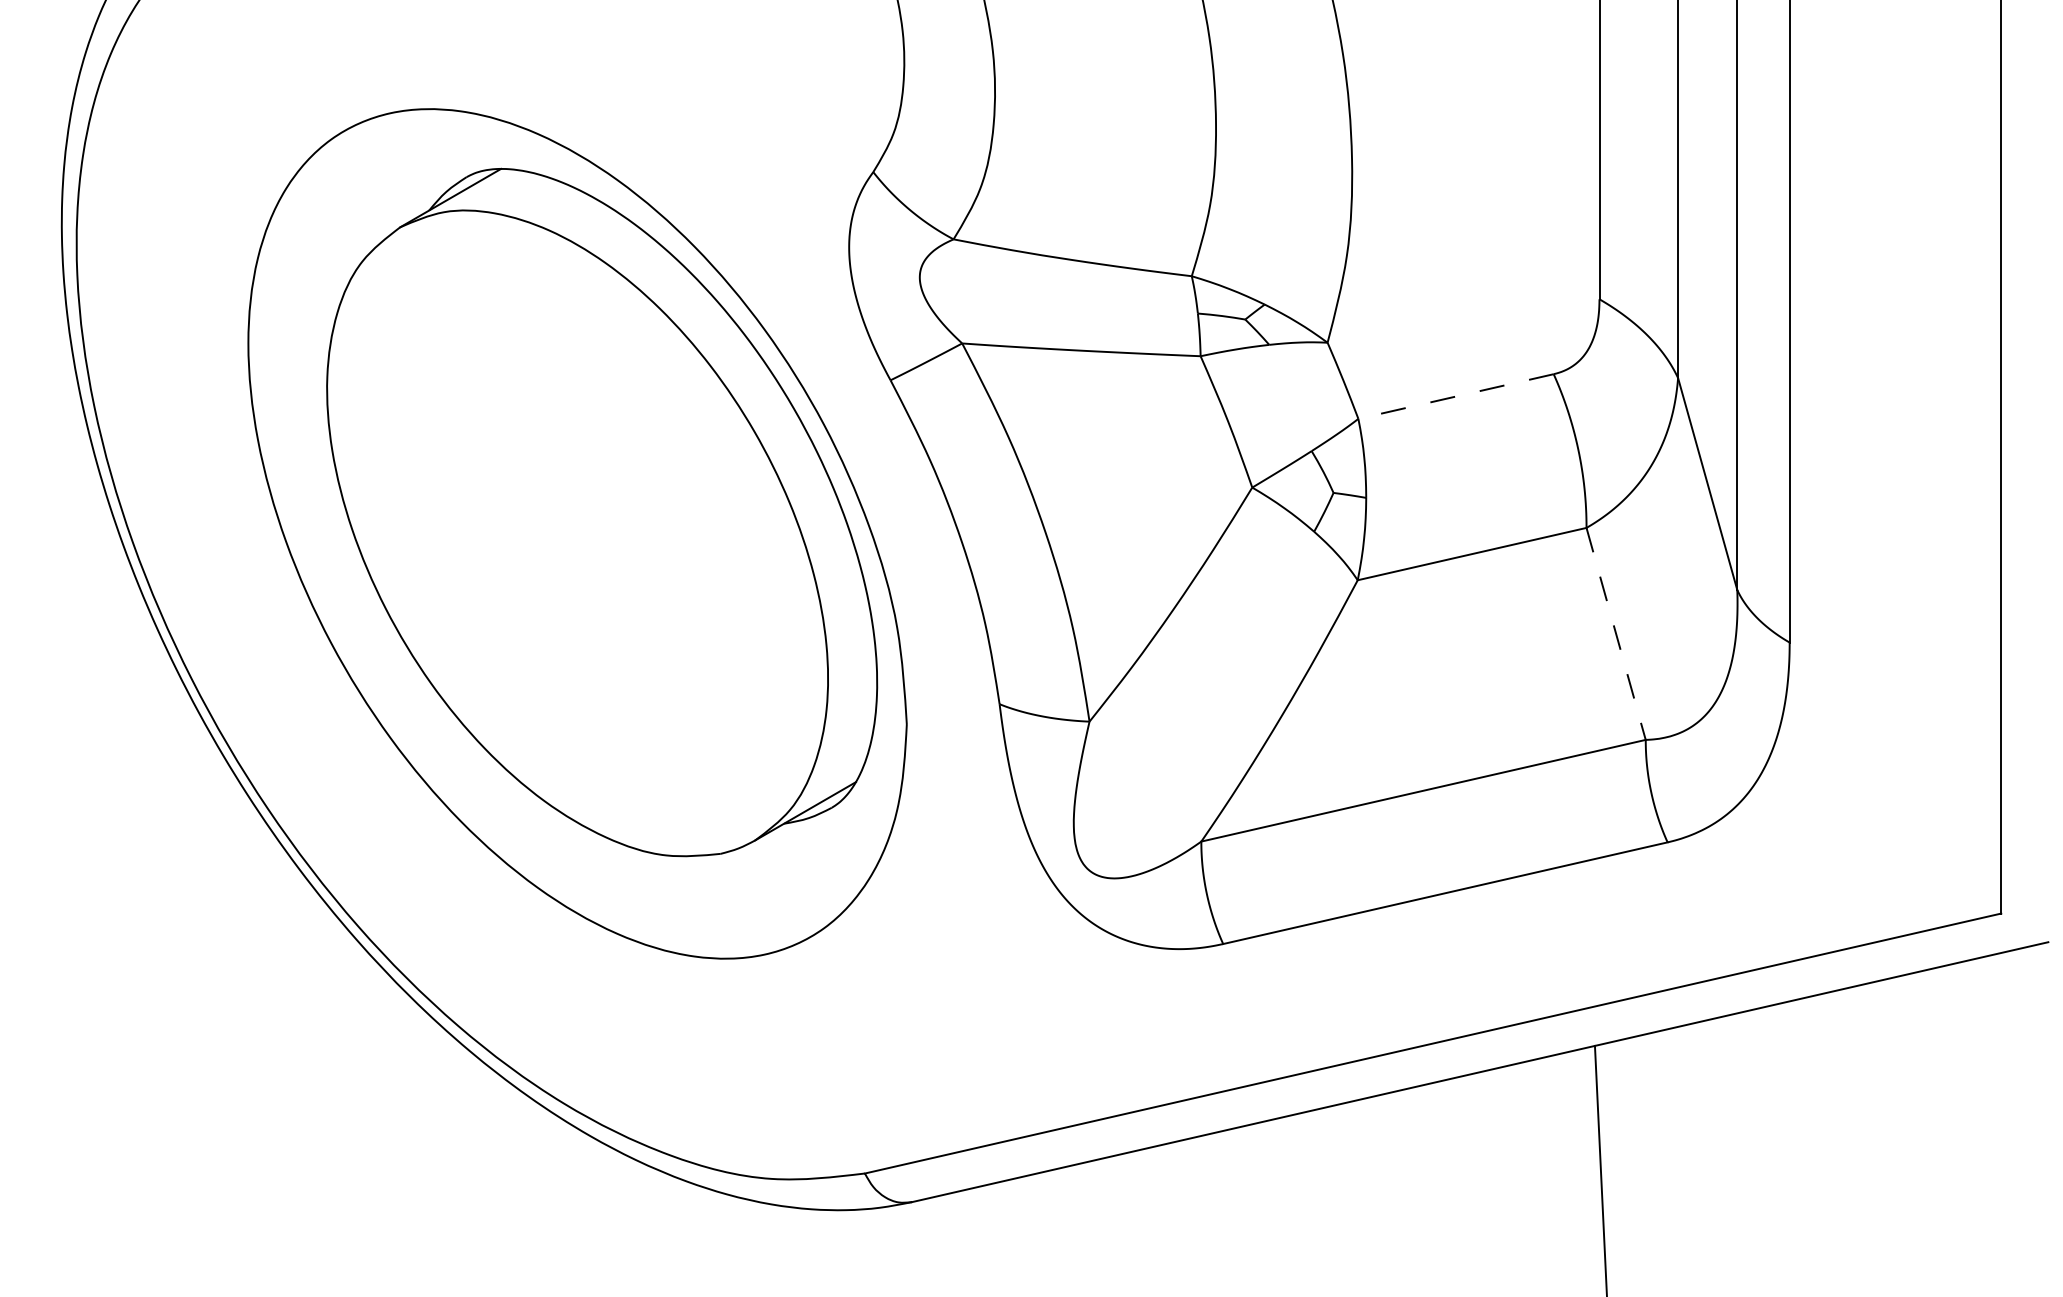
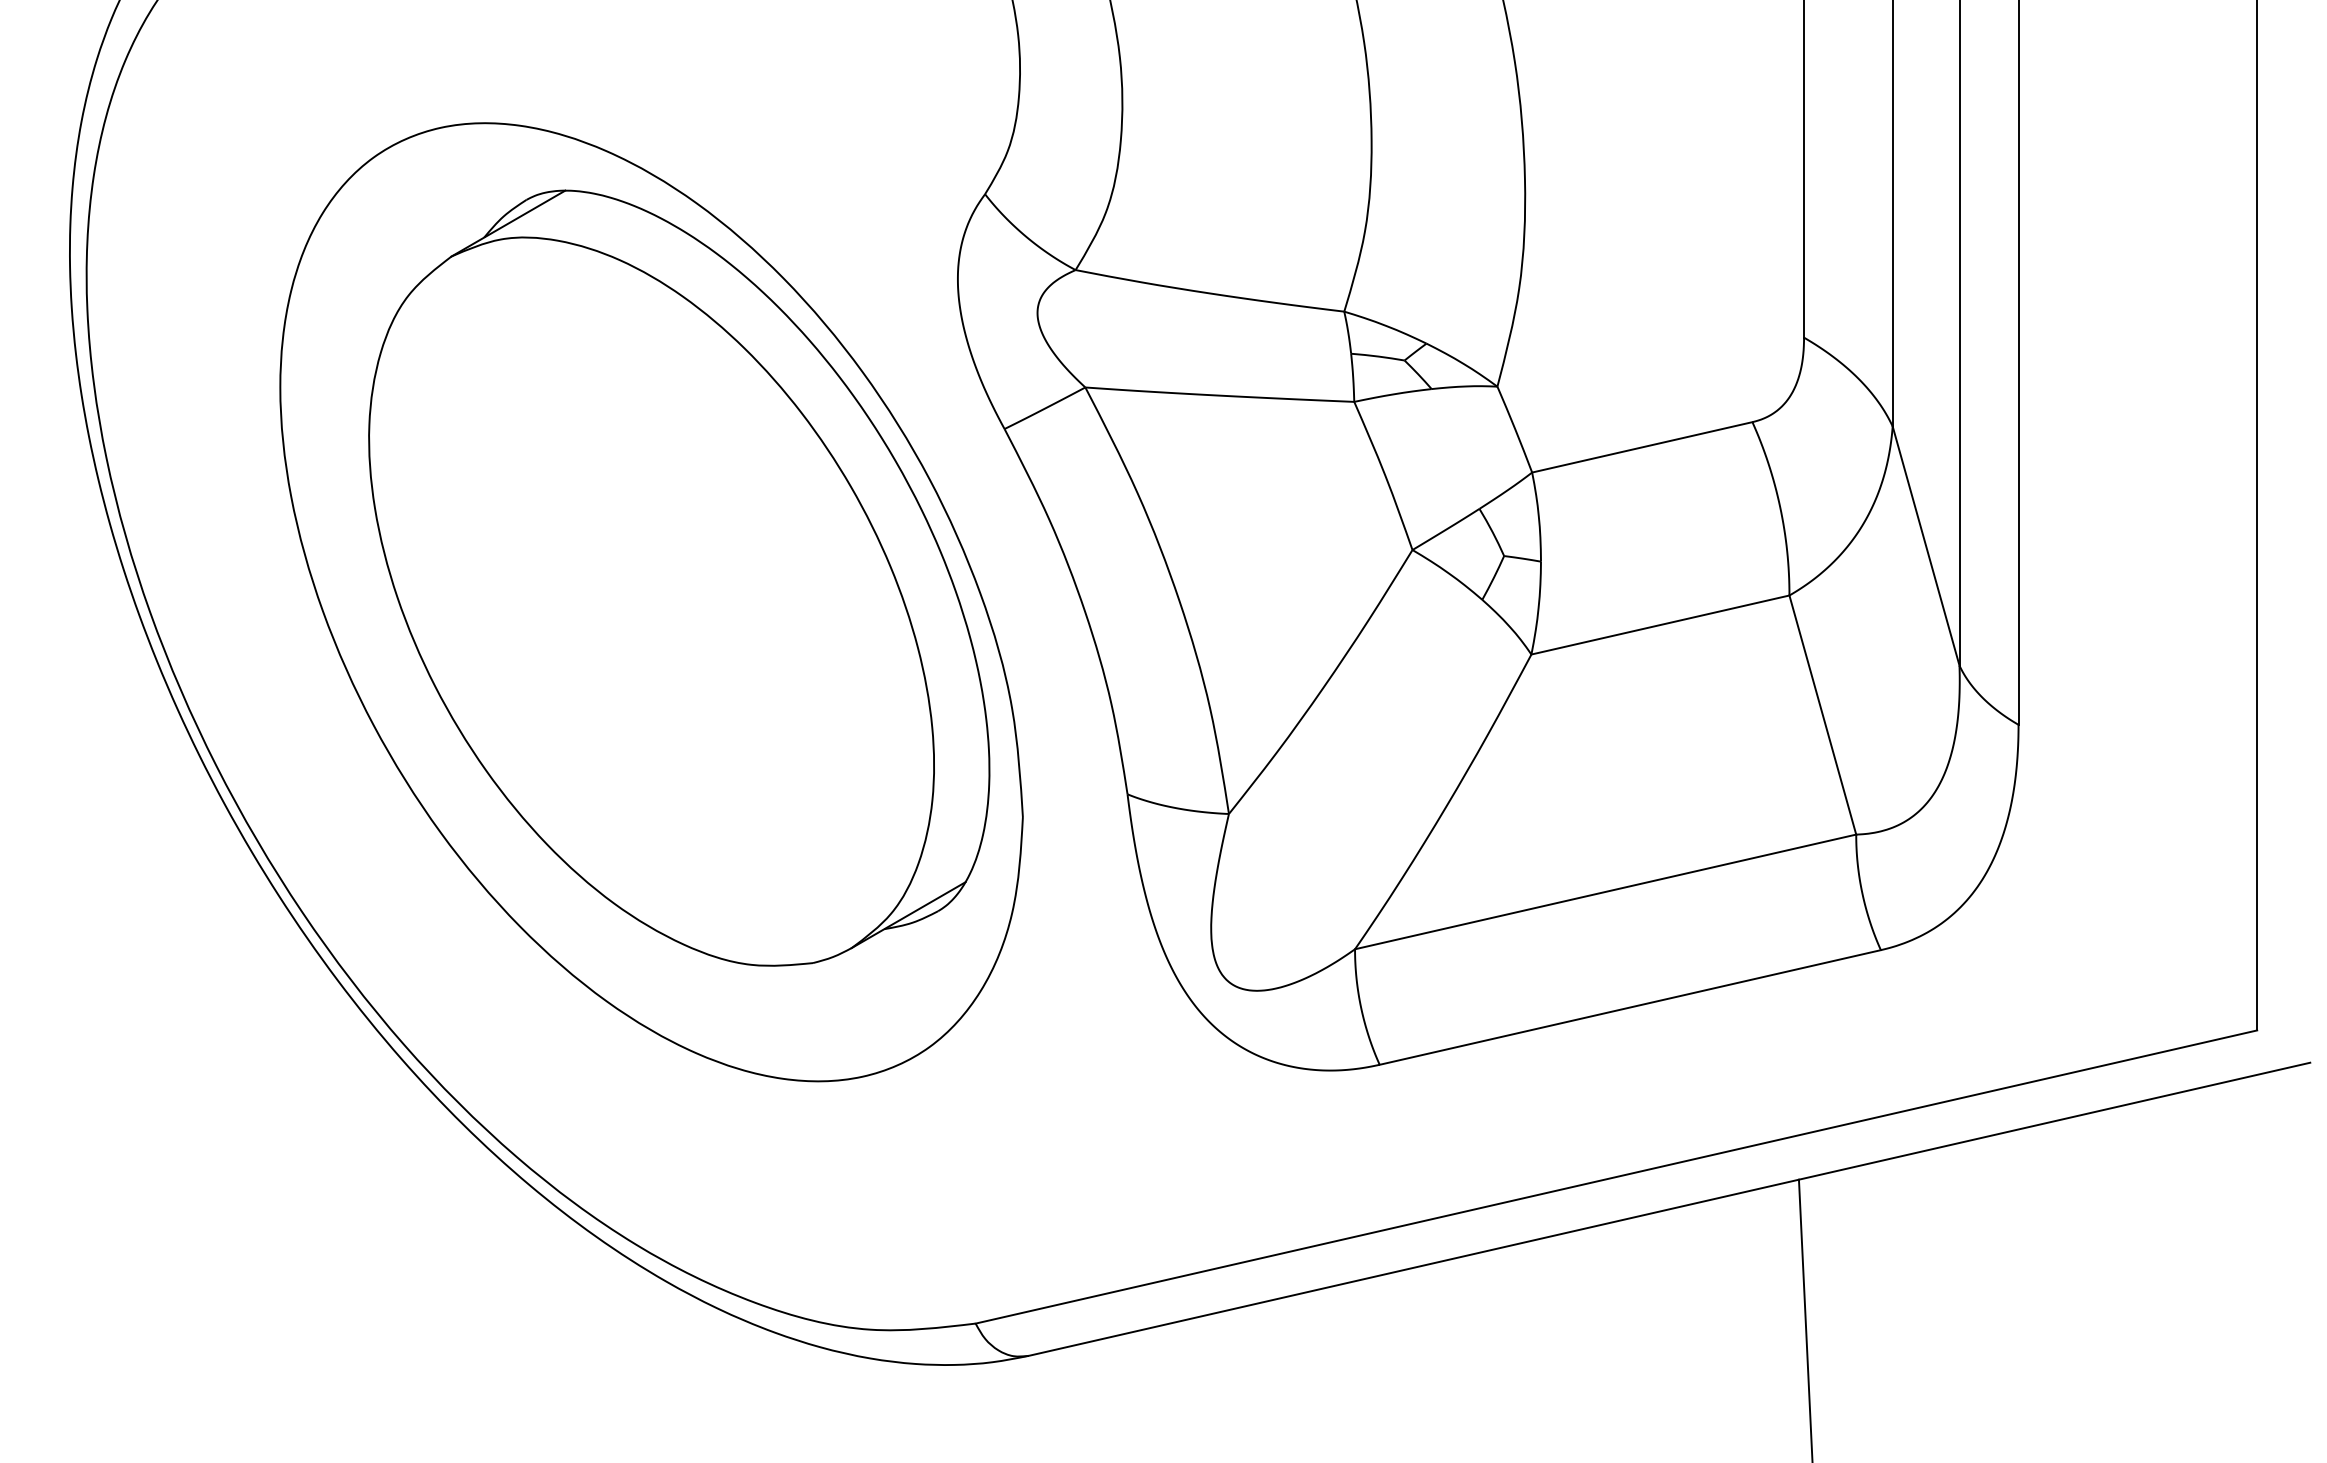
line: (1456, 396) -> (1642, 447), dashed -> solid
line: (1615, 634) -> (1822, 715), dashed -> solid

